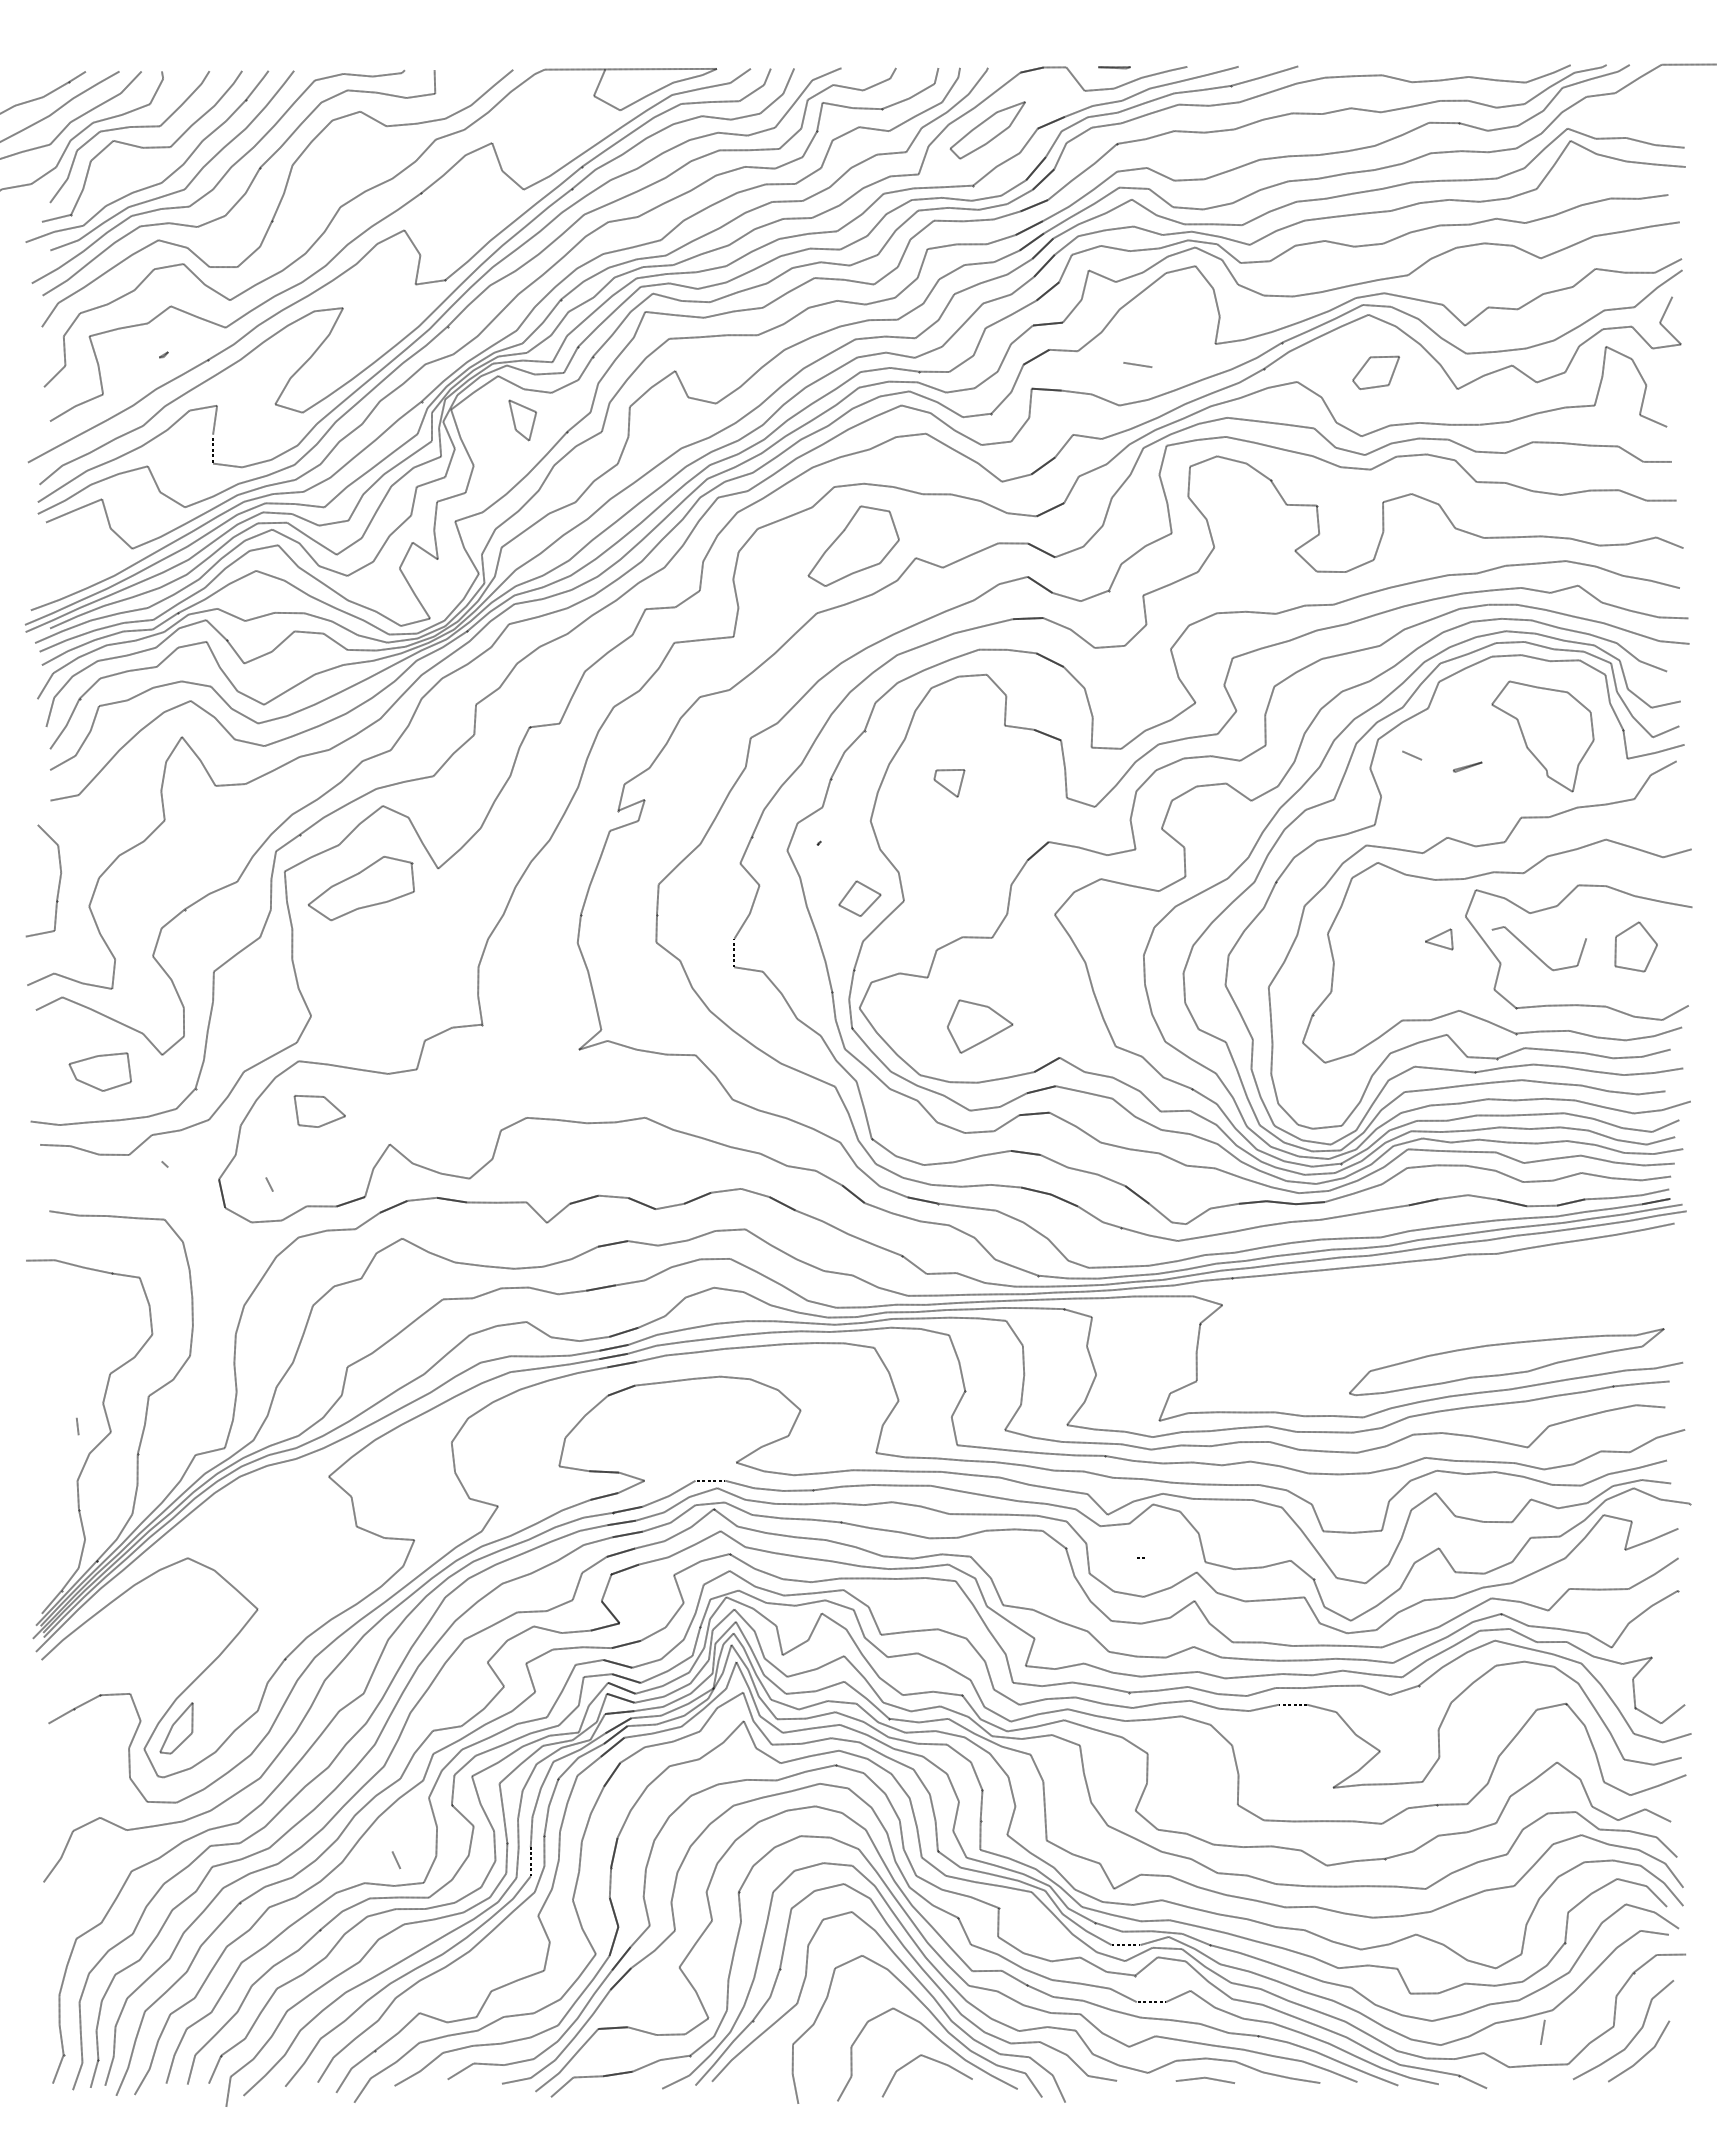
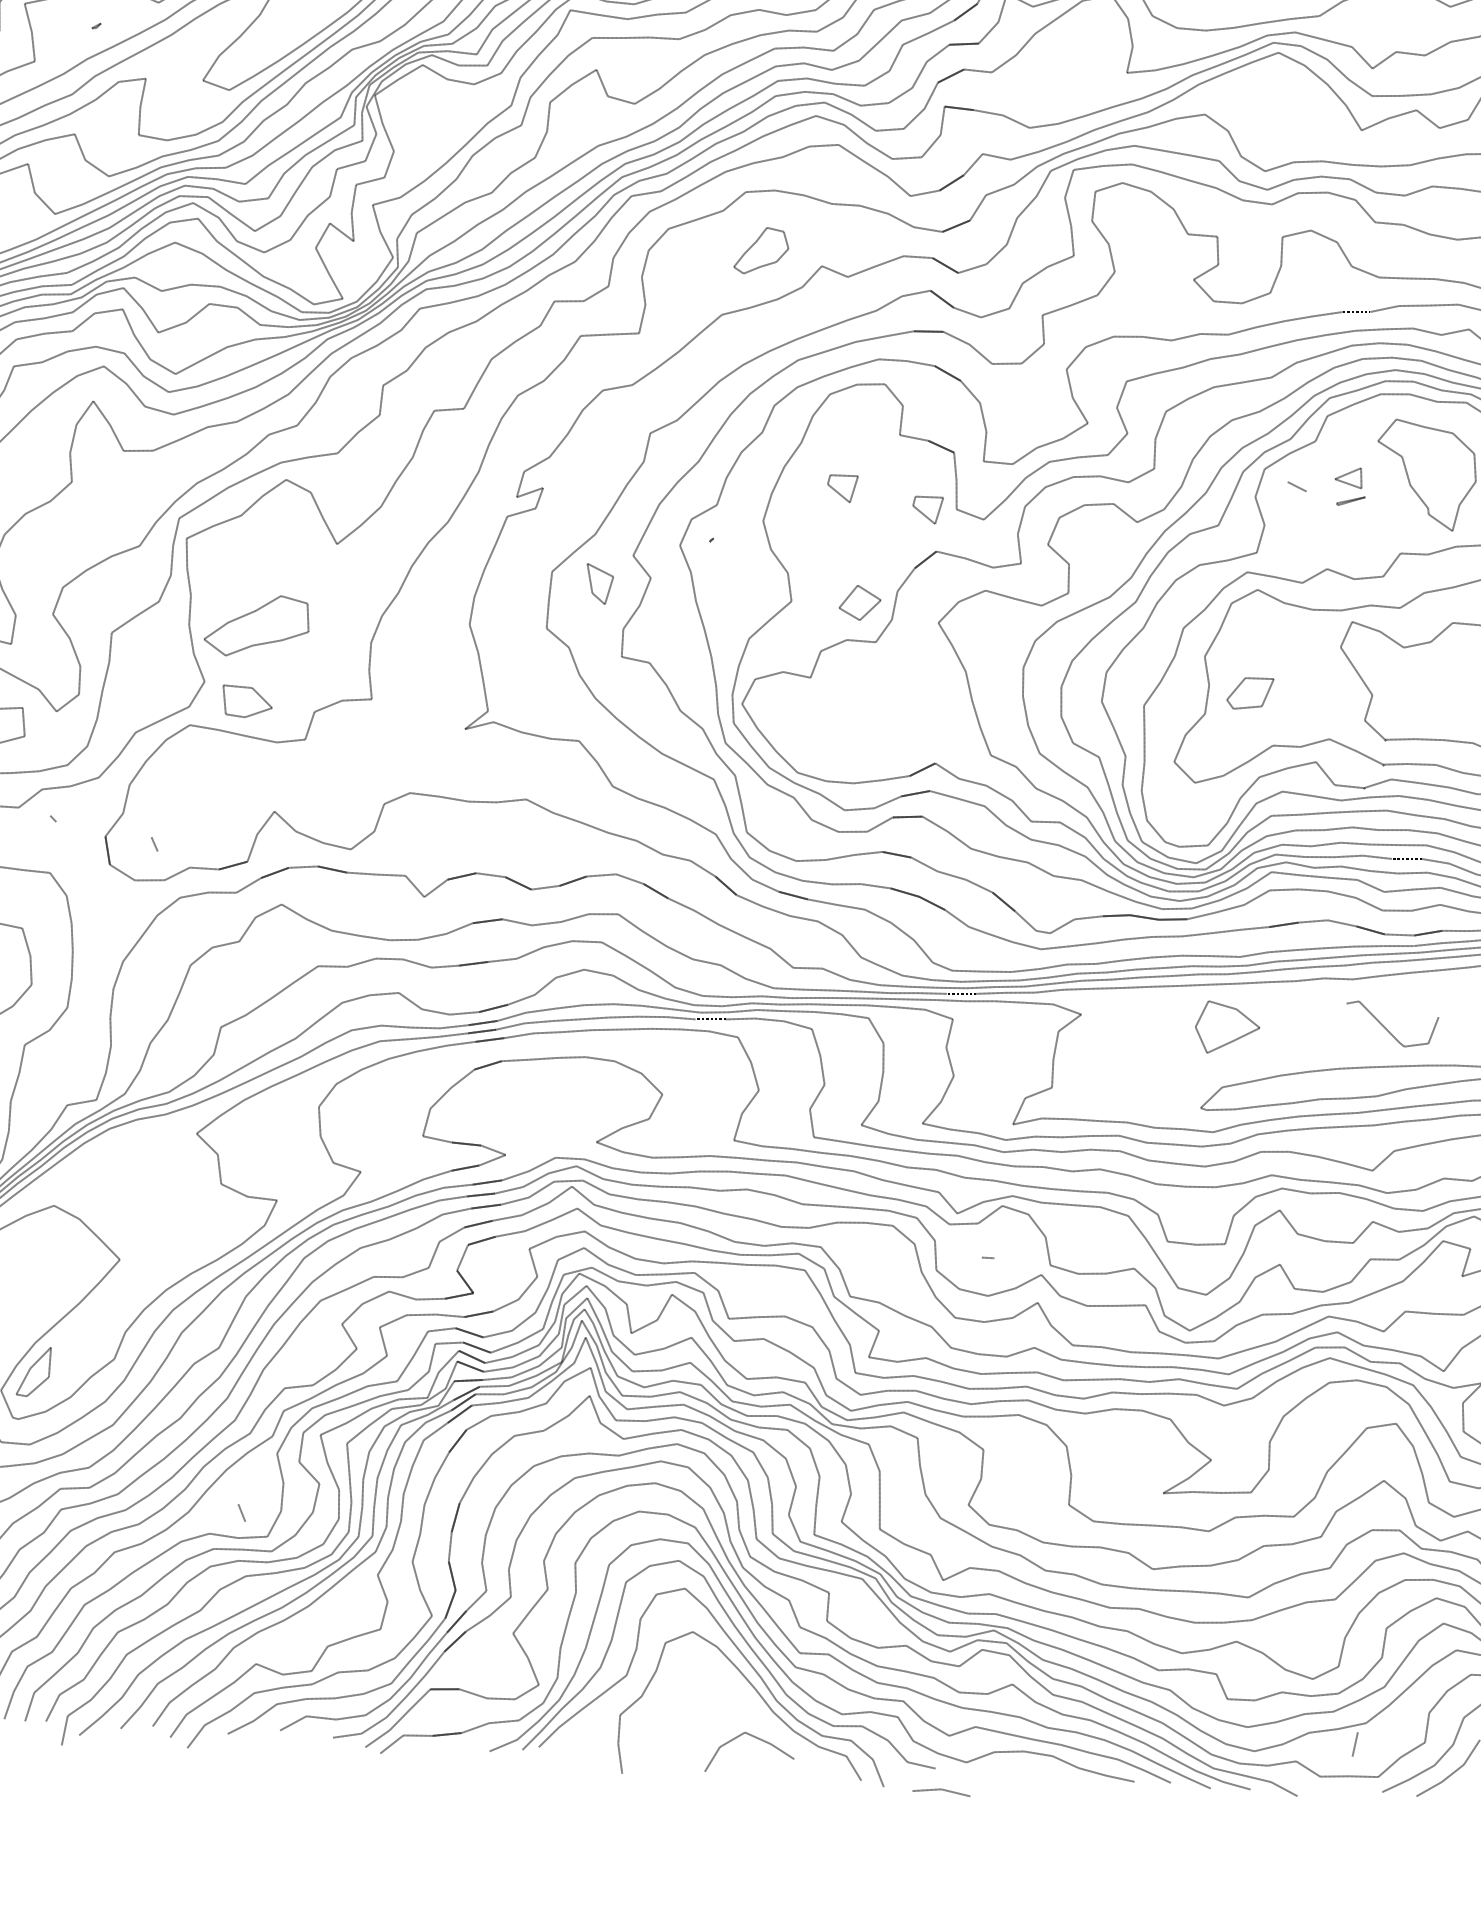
line: (1137, 364) -> (1049, 88), removed
part: (1375, 372) -> (1249, 693), moved
part: (522, 420) -> (599, 584), moved
part: (853, 545) -> (761, 250), size x0.6
part: (1037, 800) -> (927, 510), added
part: (361, 888) -> (257, 625), moved
part: (859, 898) -> (859, 602), moved
part: (1439, 939) -> (1349, 477), moved
curve: (1536, 954) -> (1388, 1030), moved
part: (980, 1026) -> (1227, 1028), moved
part: (319, 1111) -> (247, 702), moved
curve: (936, 2038) -> (761, 1717), removed
line: (1204, 2078) -> (940, 1790), moved

